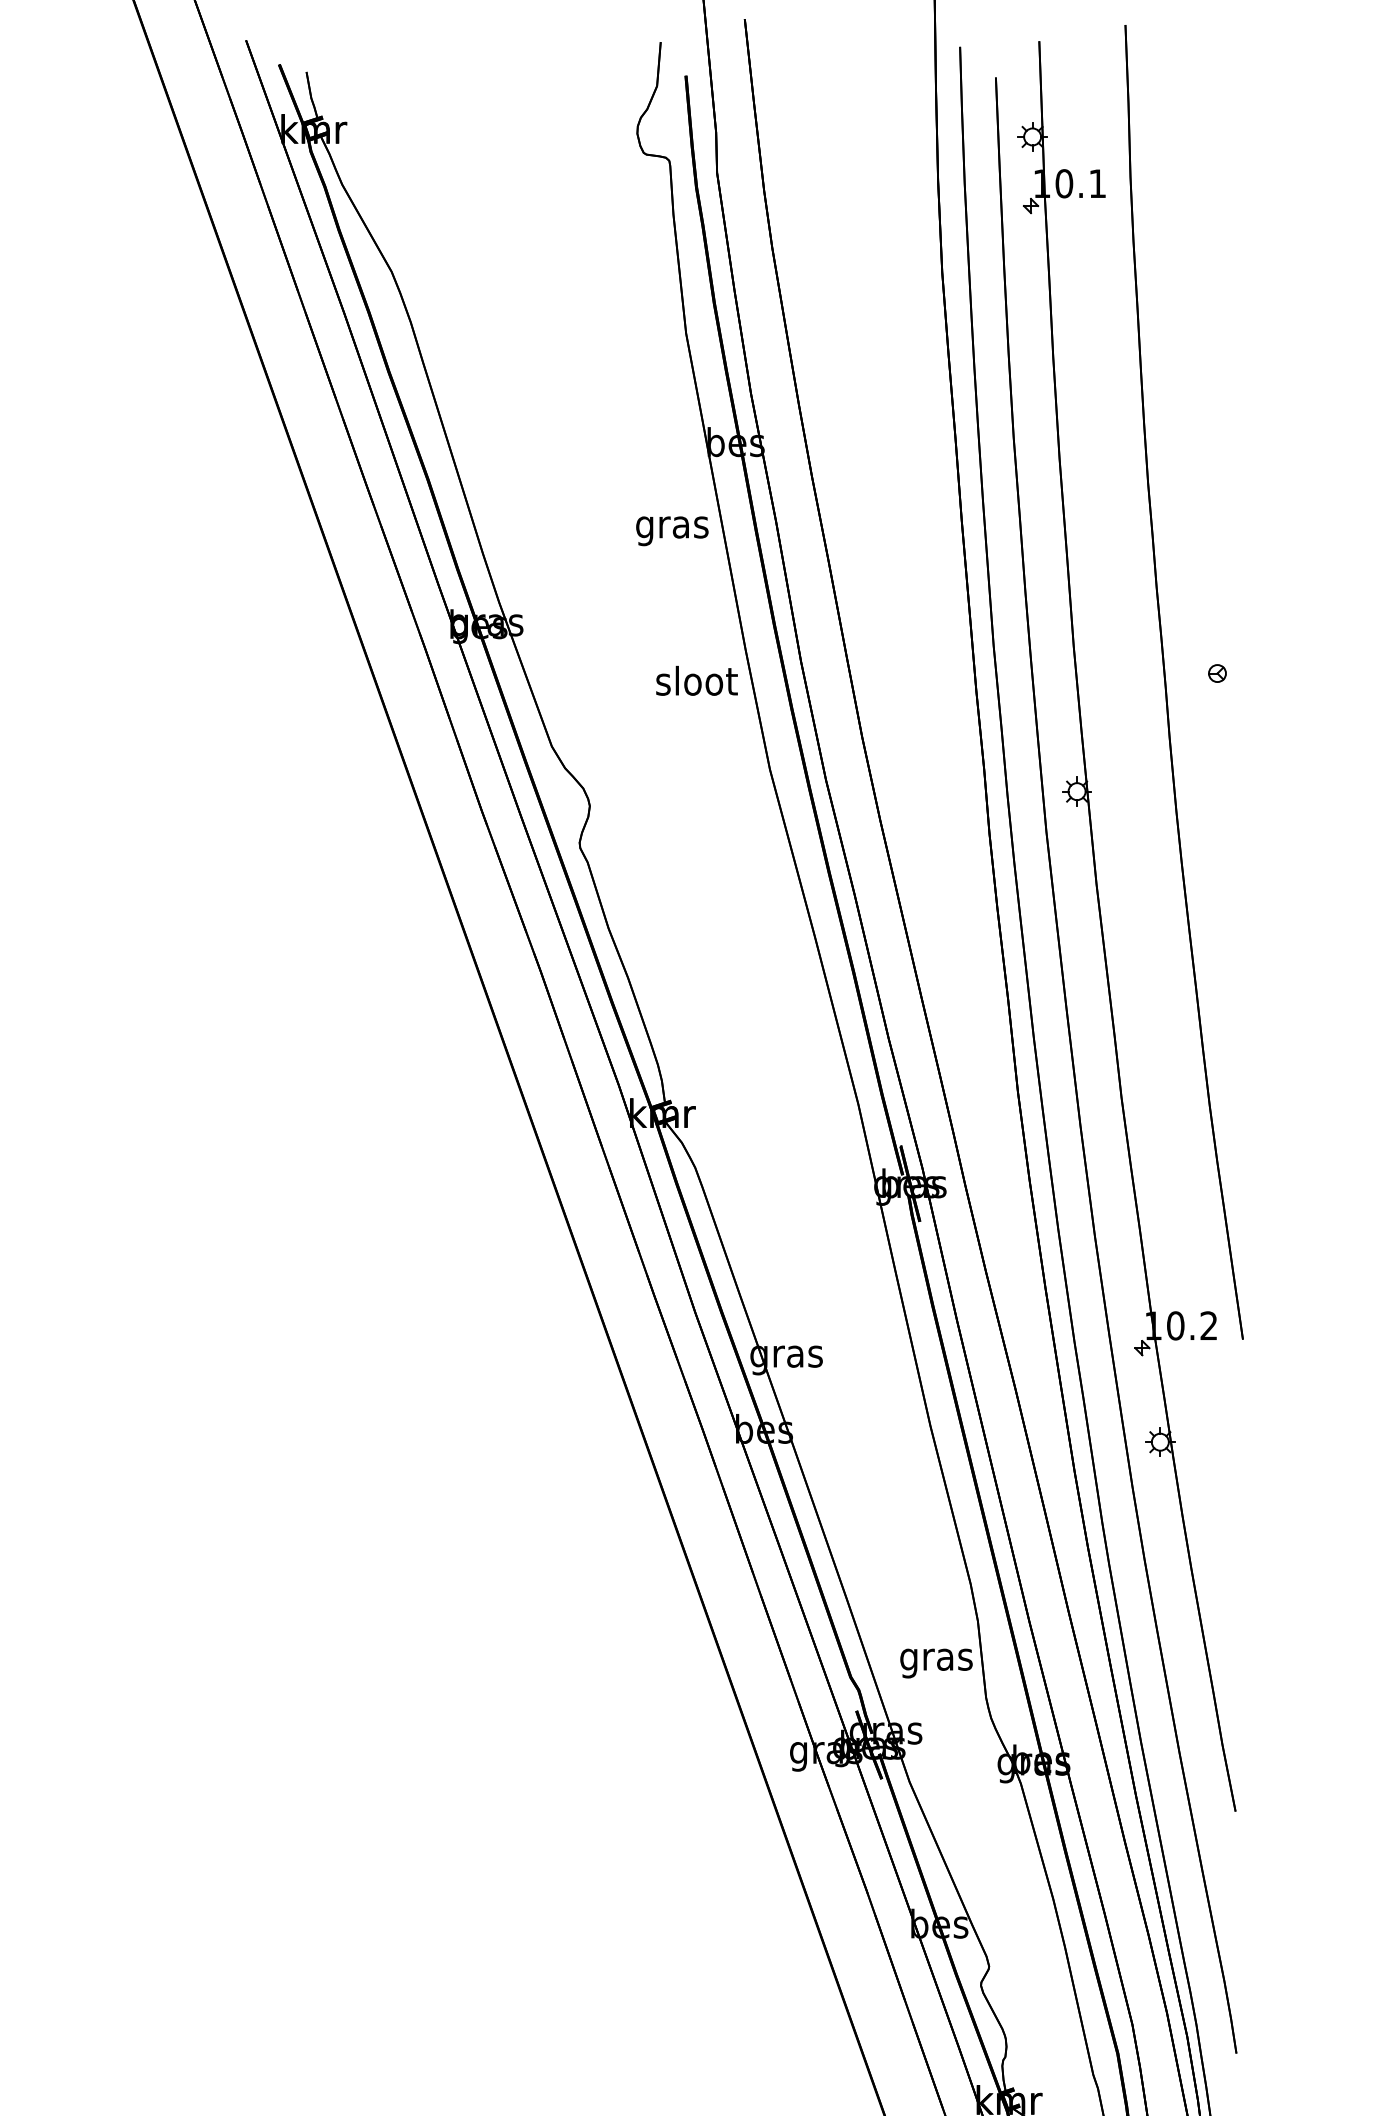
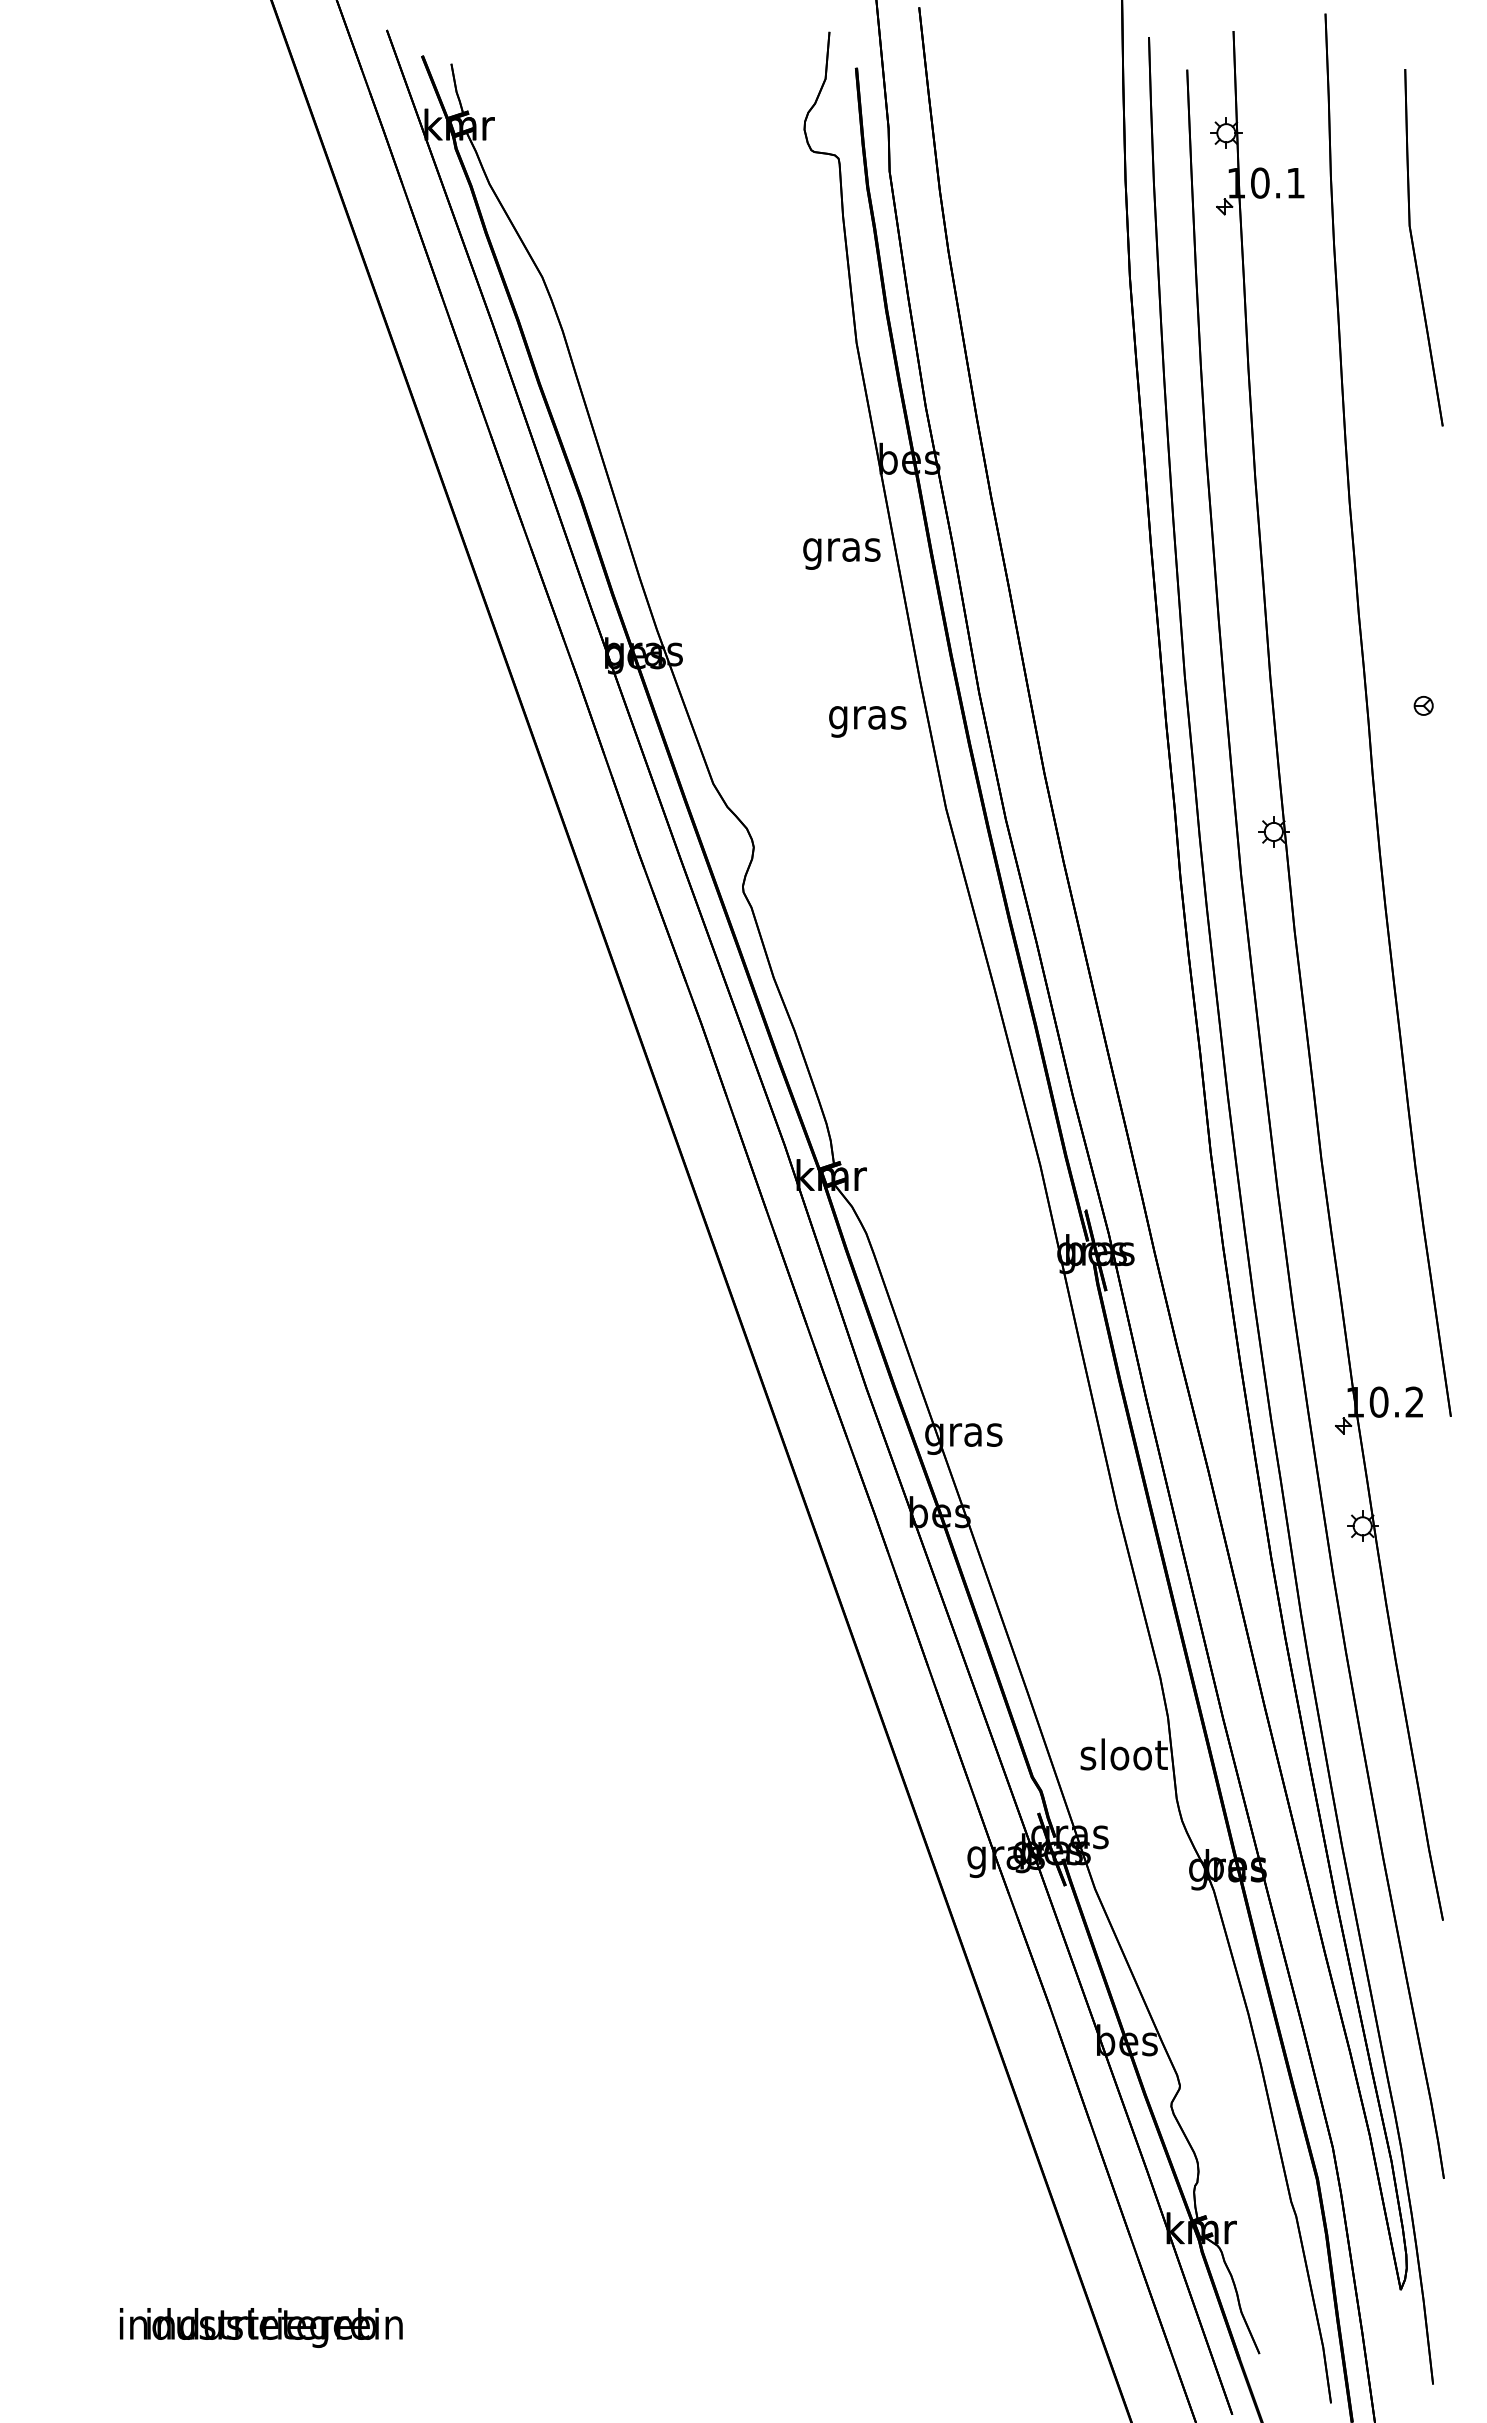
part: (1208, 244) -> (1414, 247), added
text: (696, 684) -> (867, 717), sloot -> gras
text: (936, 1659) -> (1123, 1758), gras -> sloot

